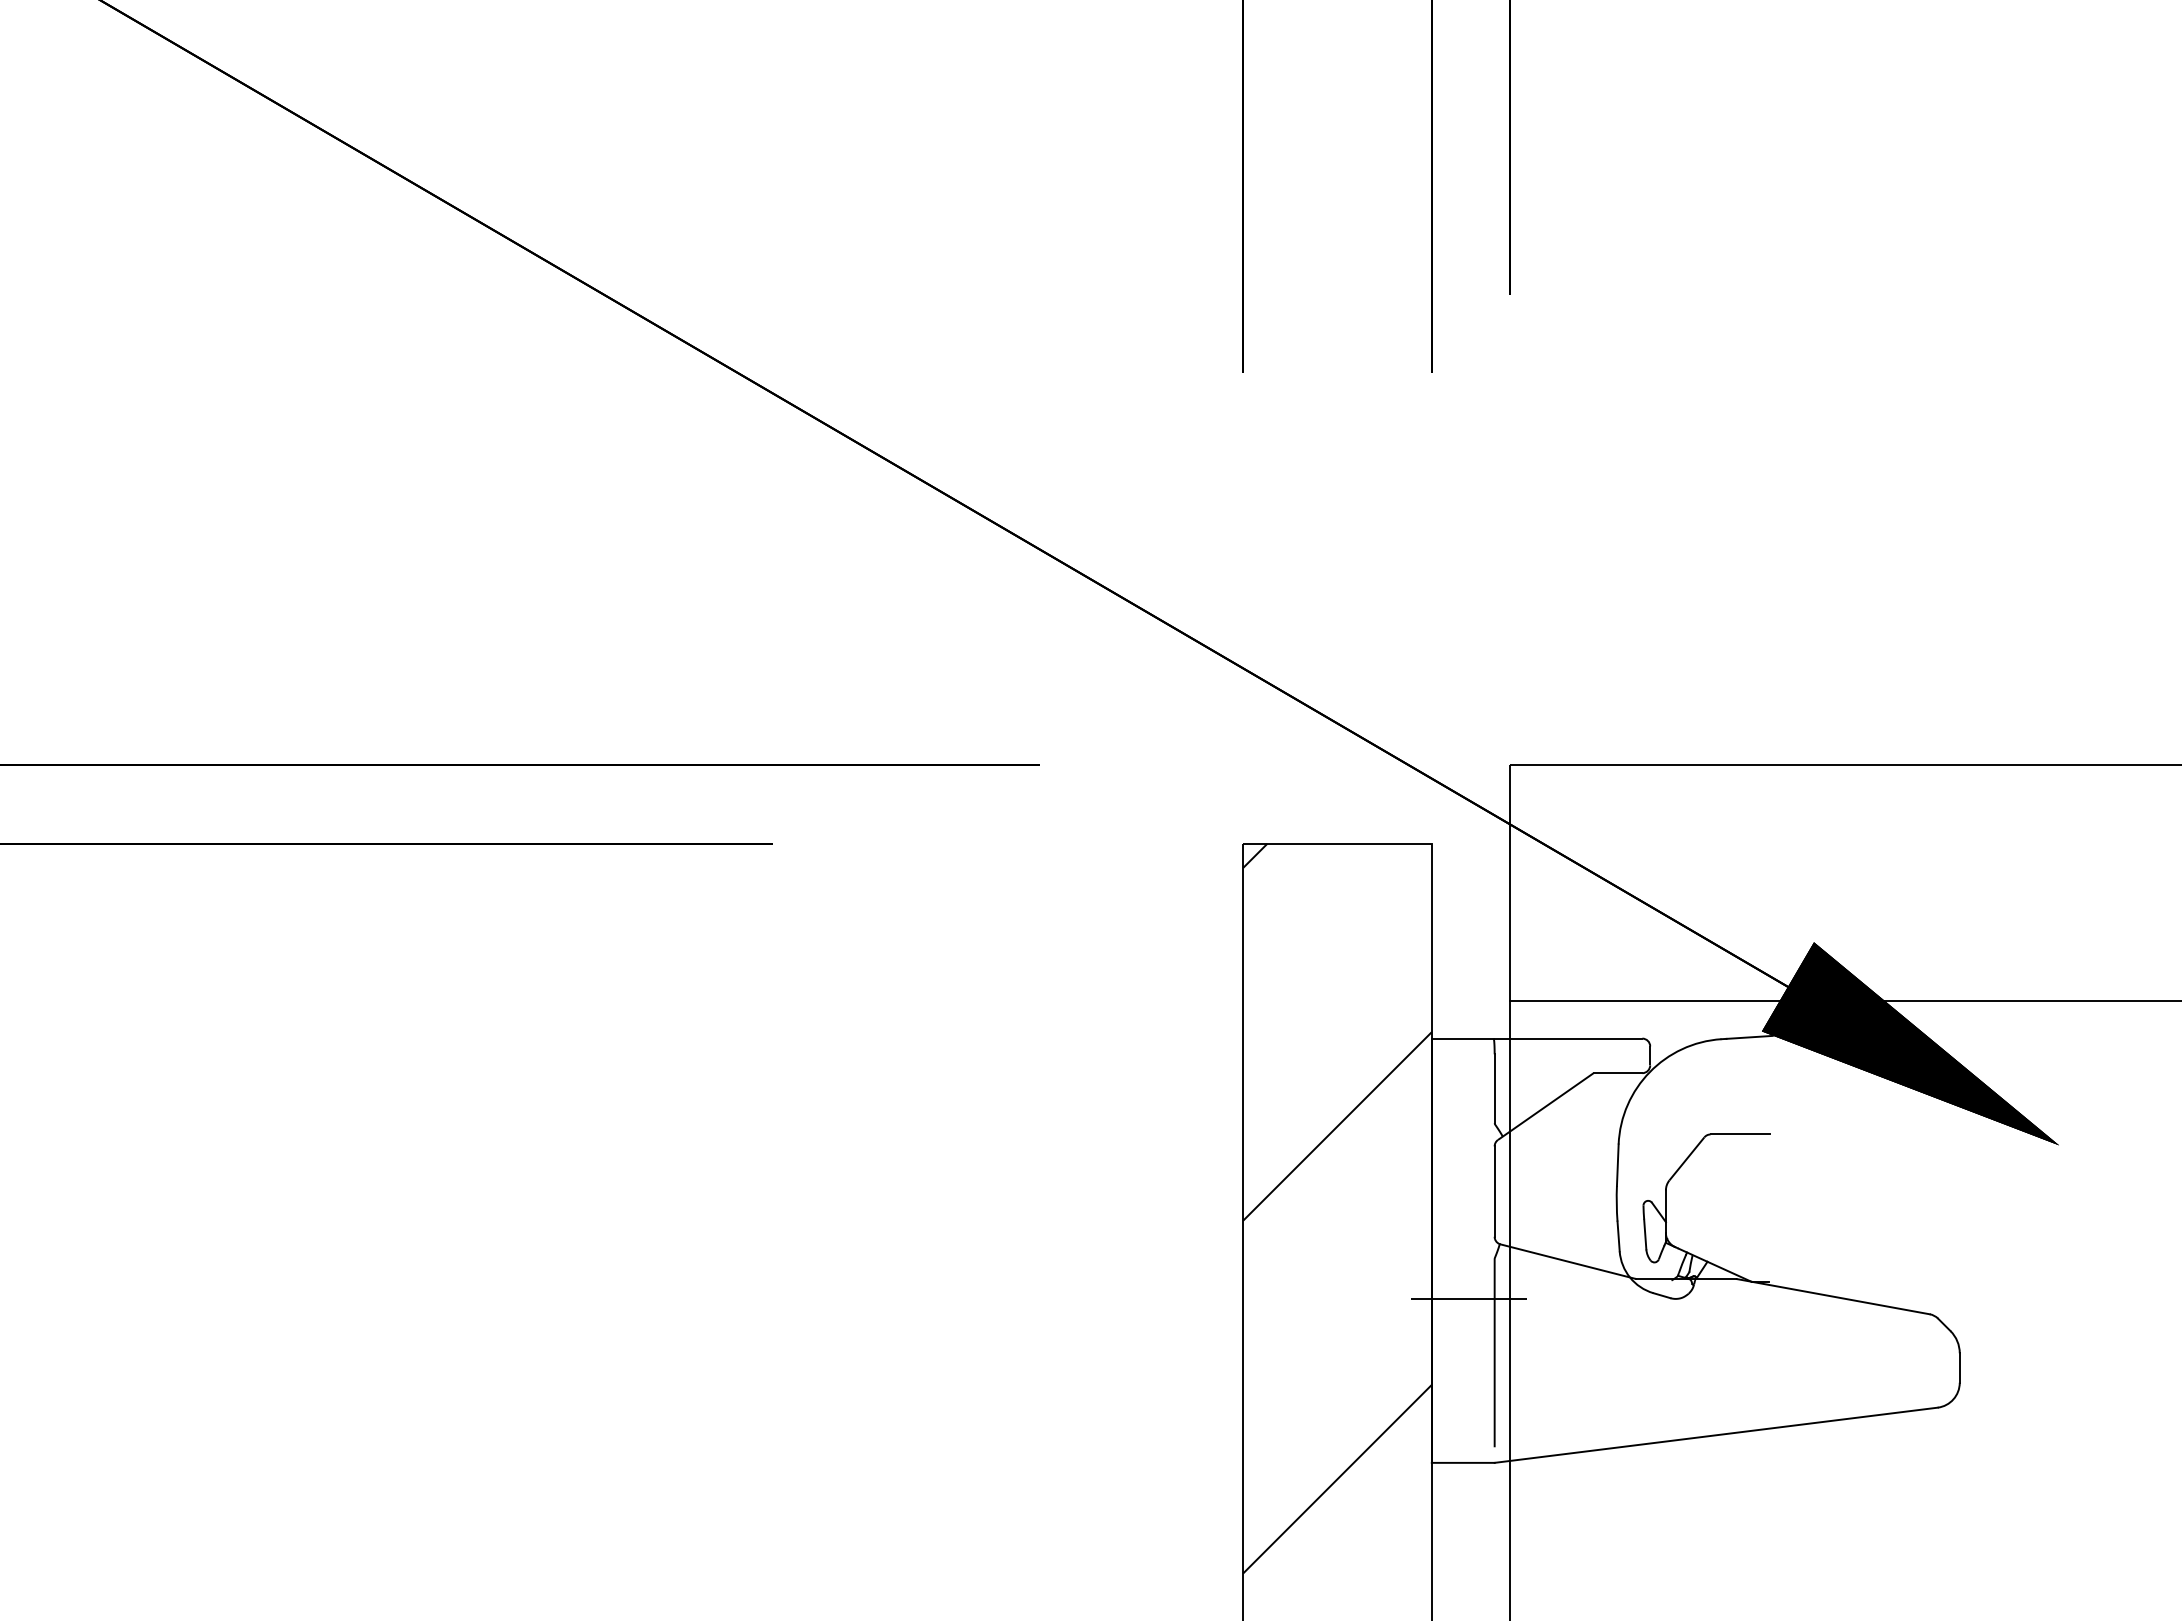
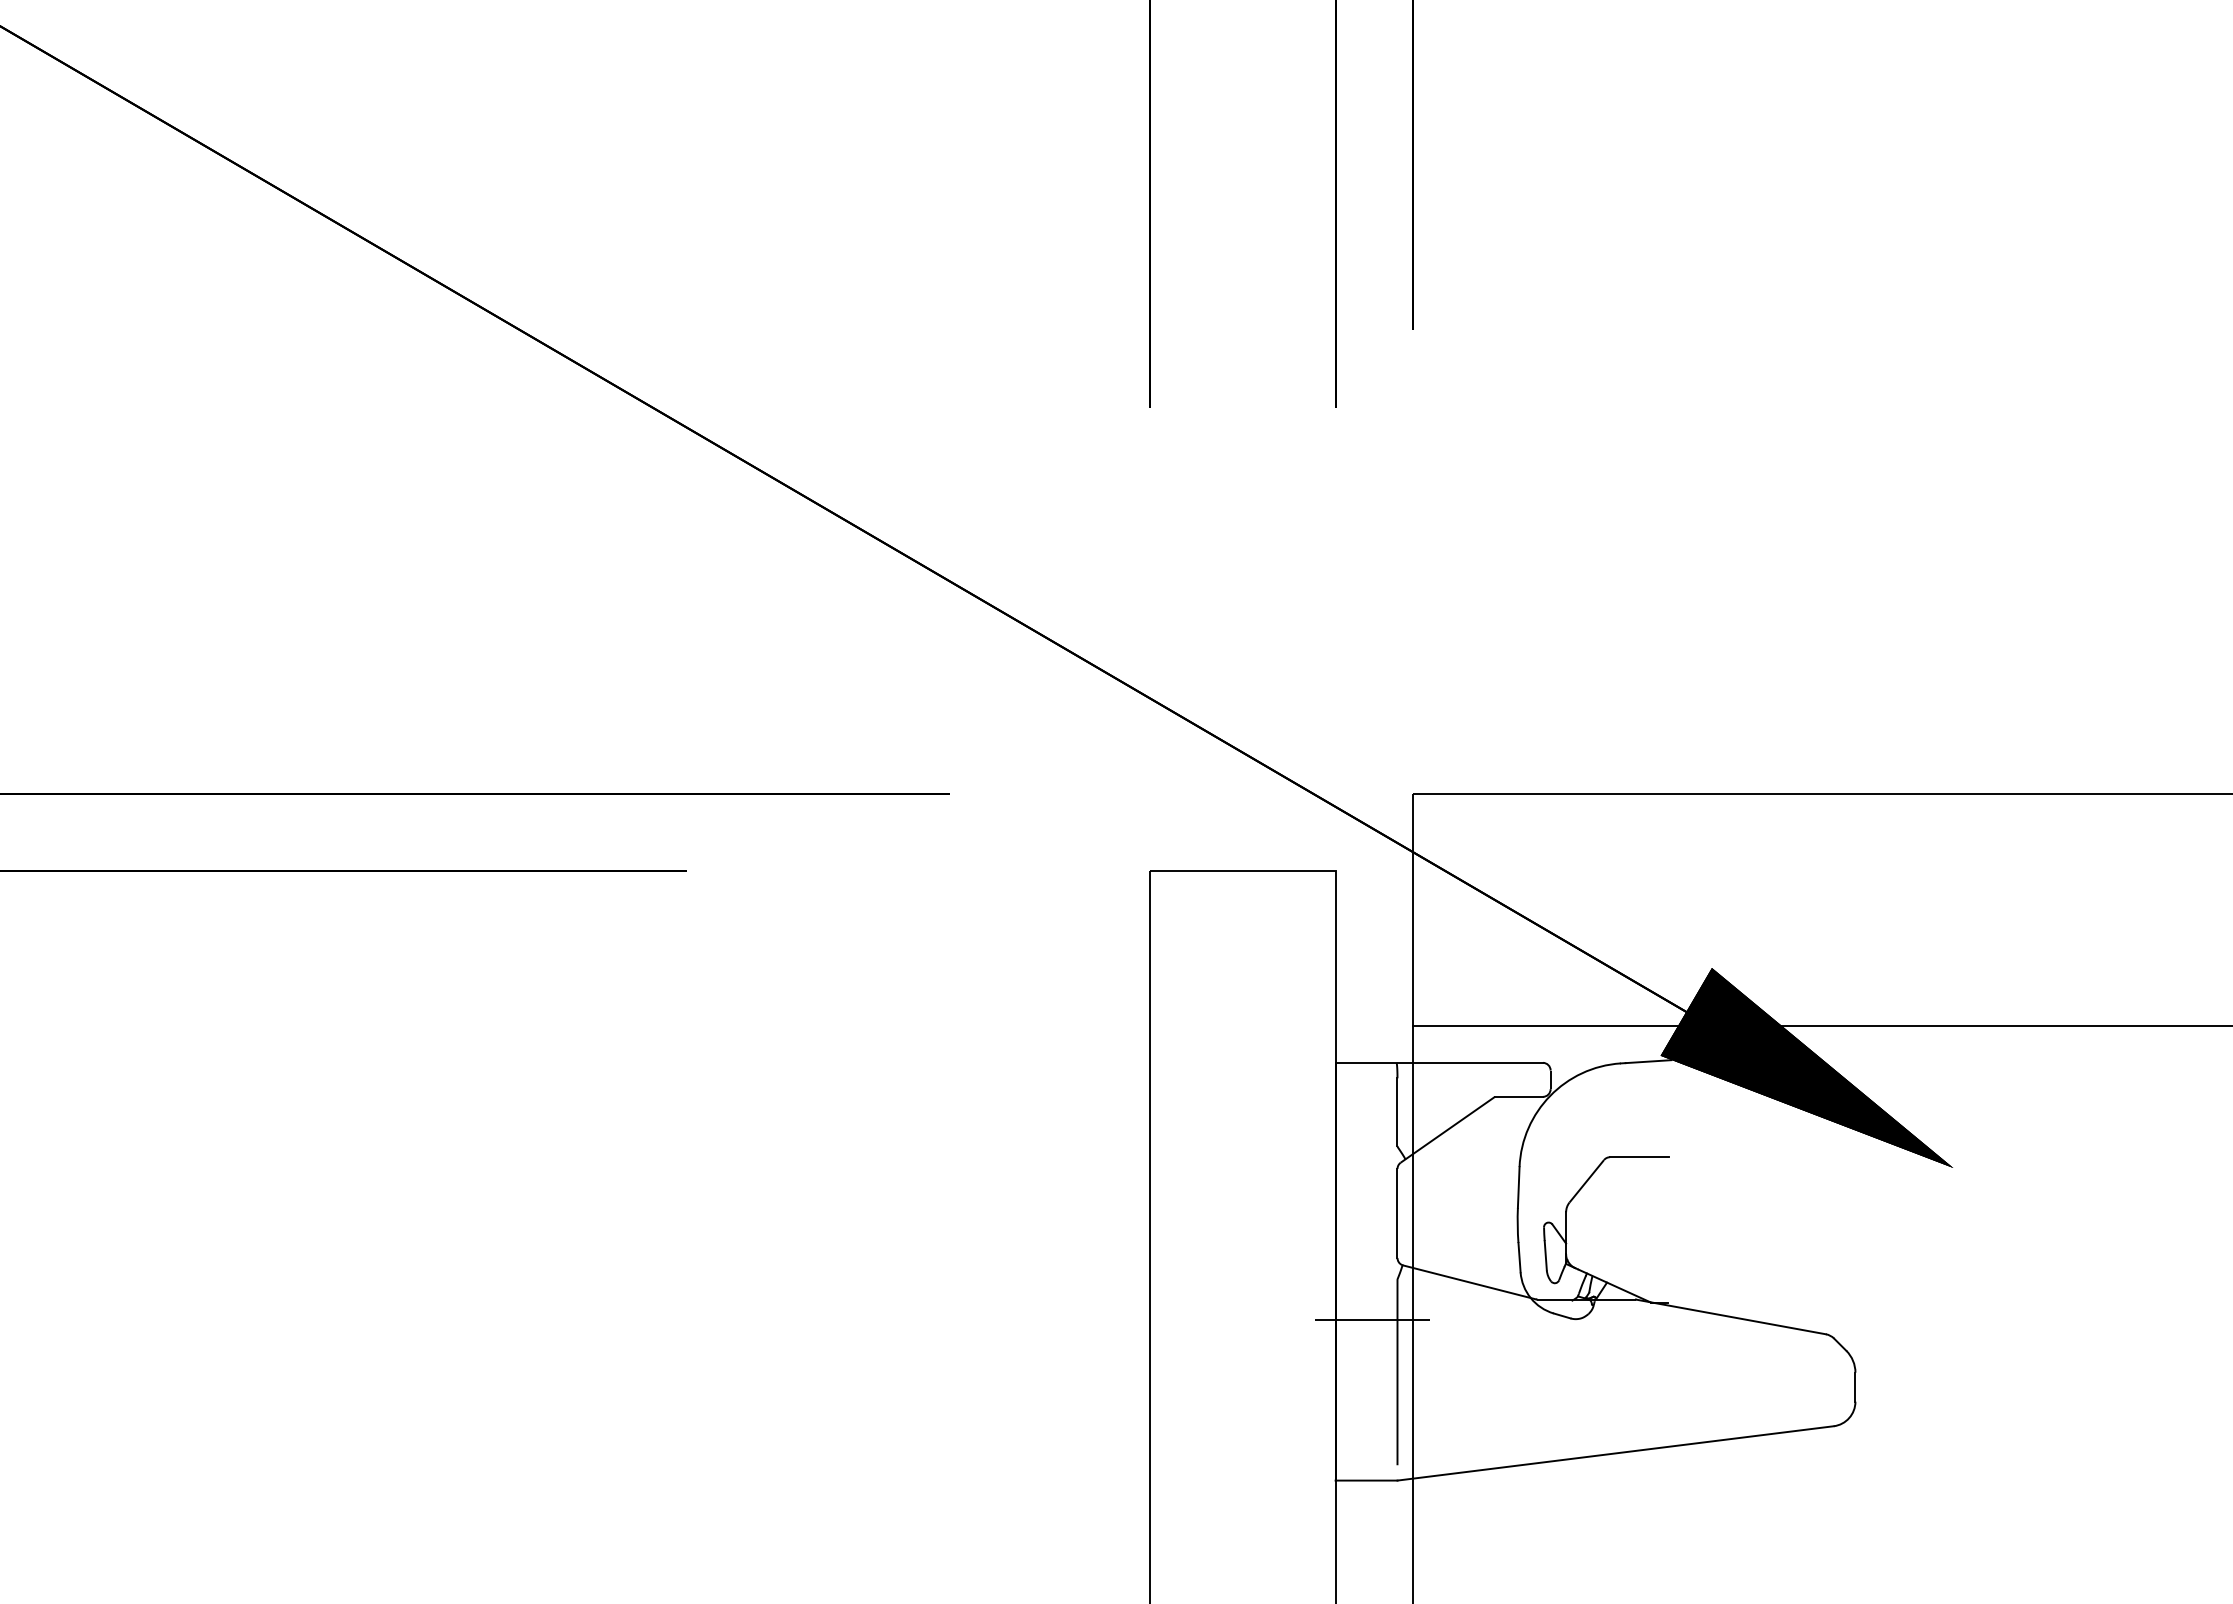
hatch: (1337, 1208) -> (1242, 1230), removed

